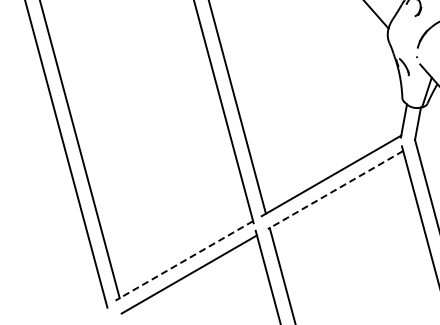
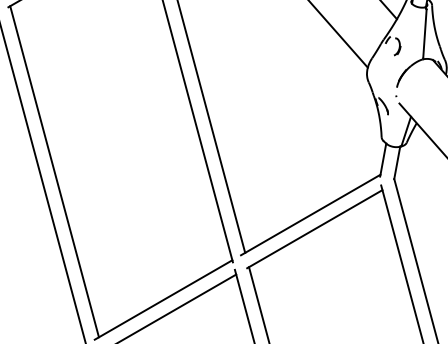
line: (335, 190) -> (314, 229), dashed -> solid
line: (184, 261) -> (163, 300), dashed -> solid

